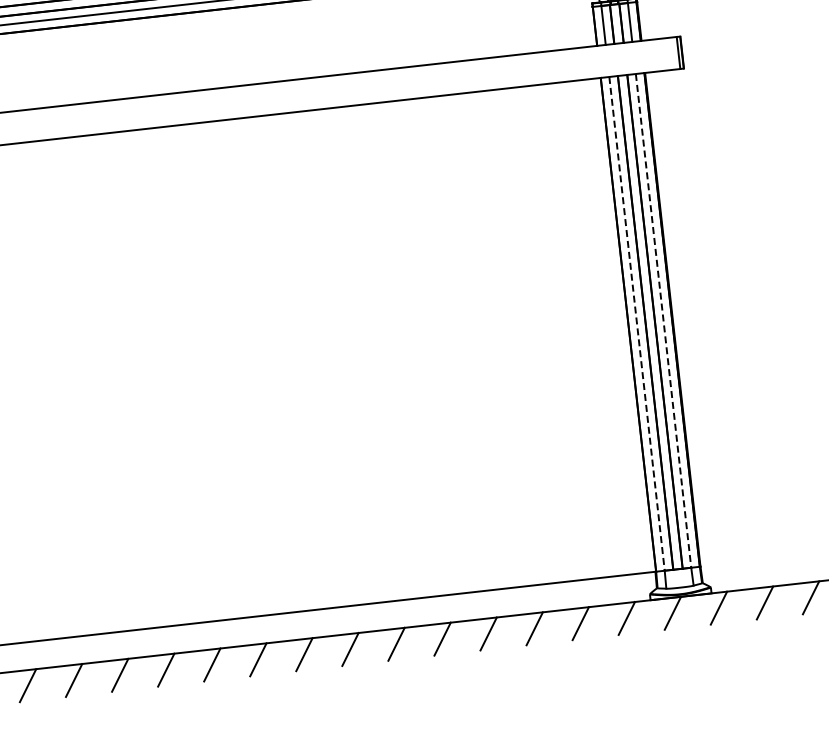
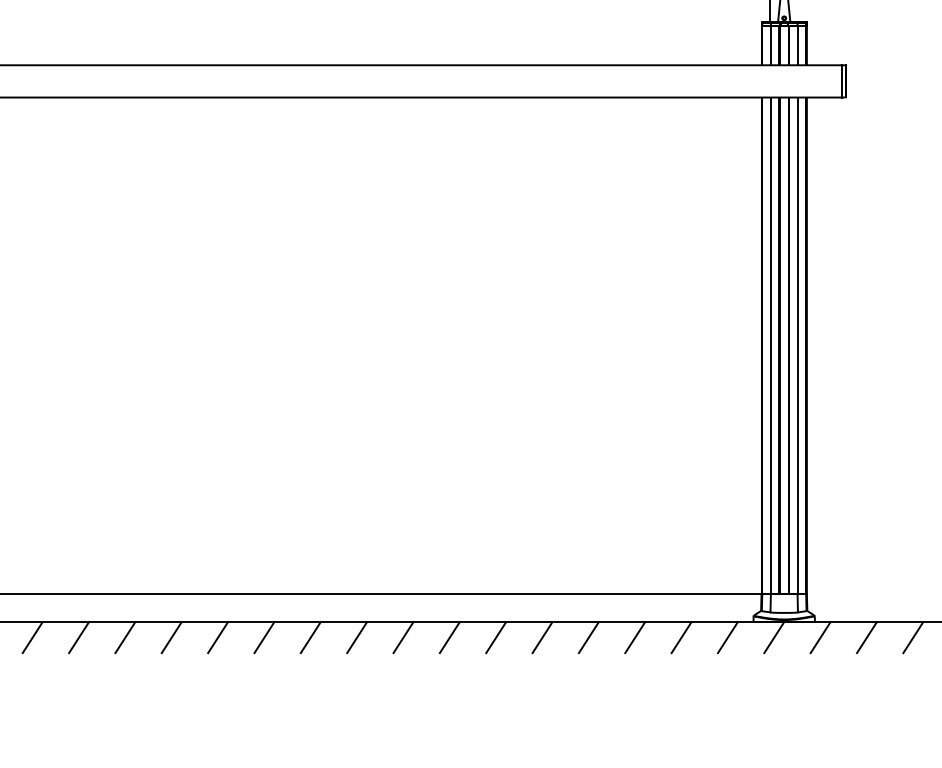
line: (663, 321) -> (797, 346), dashed -> solid
line: (636, 324) -> (770, 346), dashed -> solid

